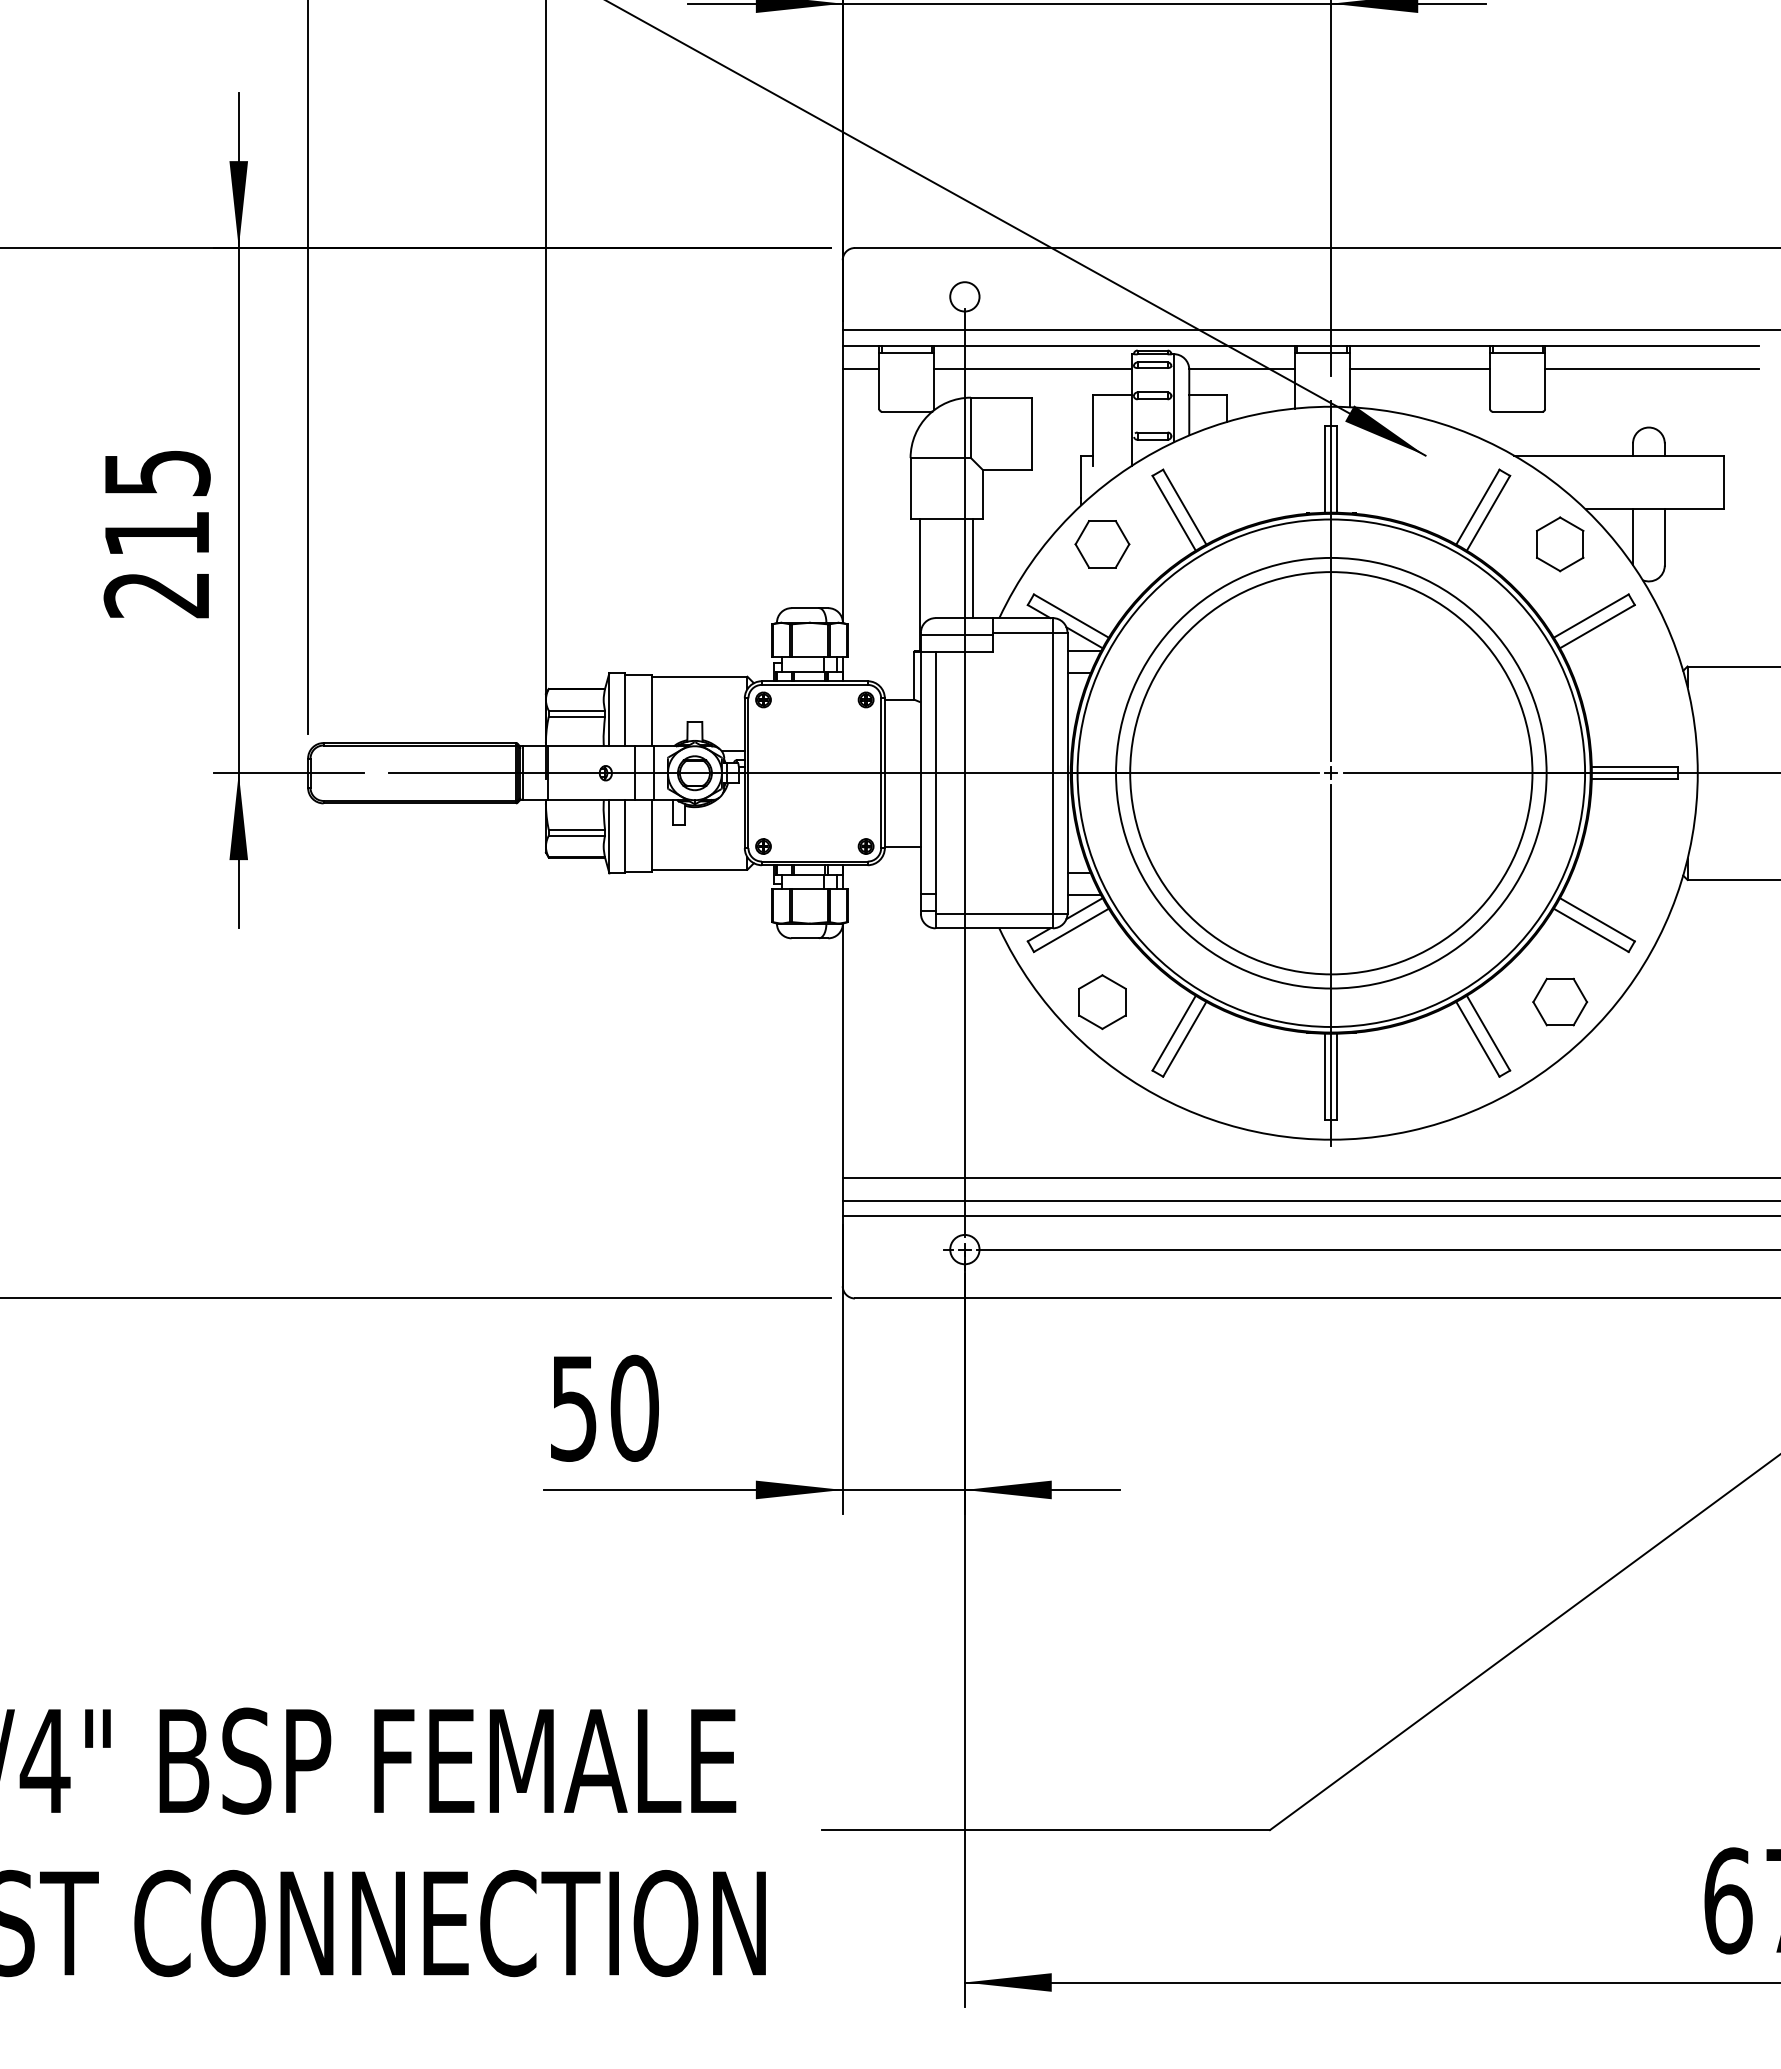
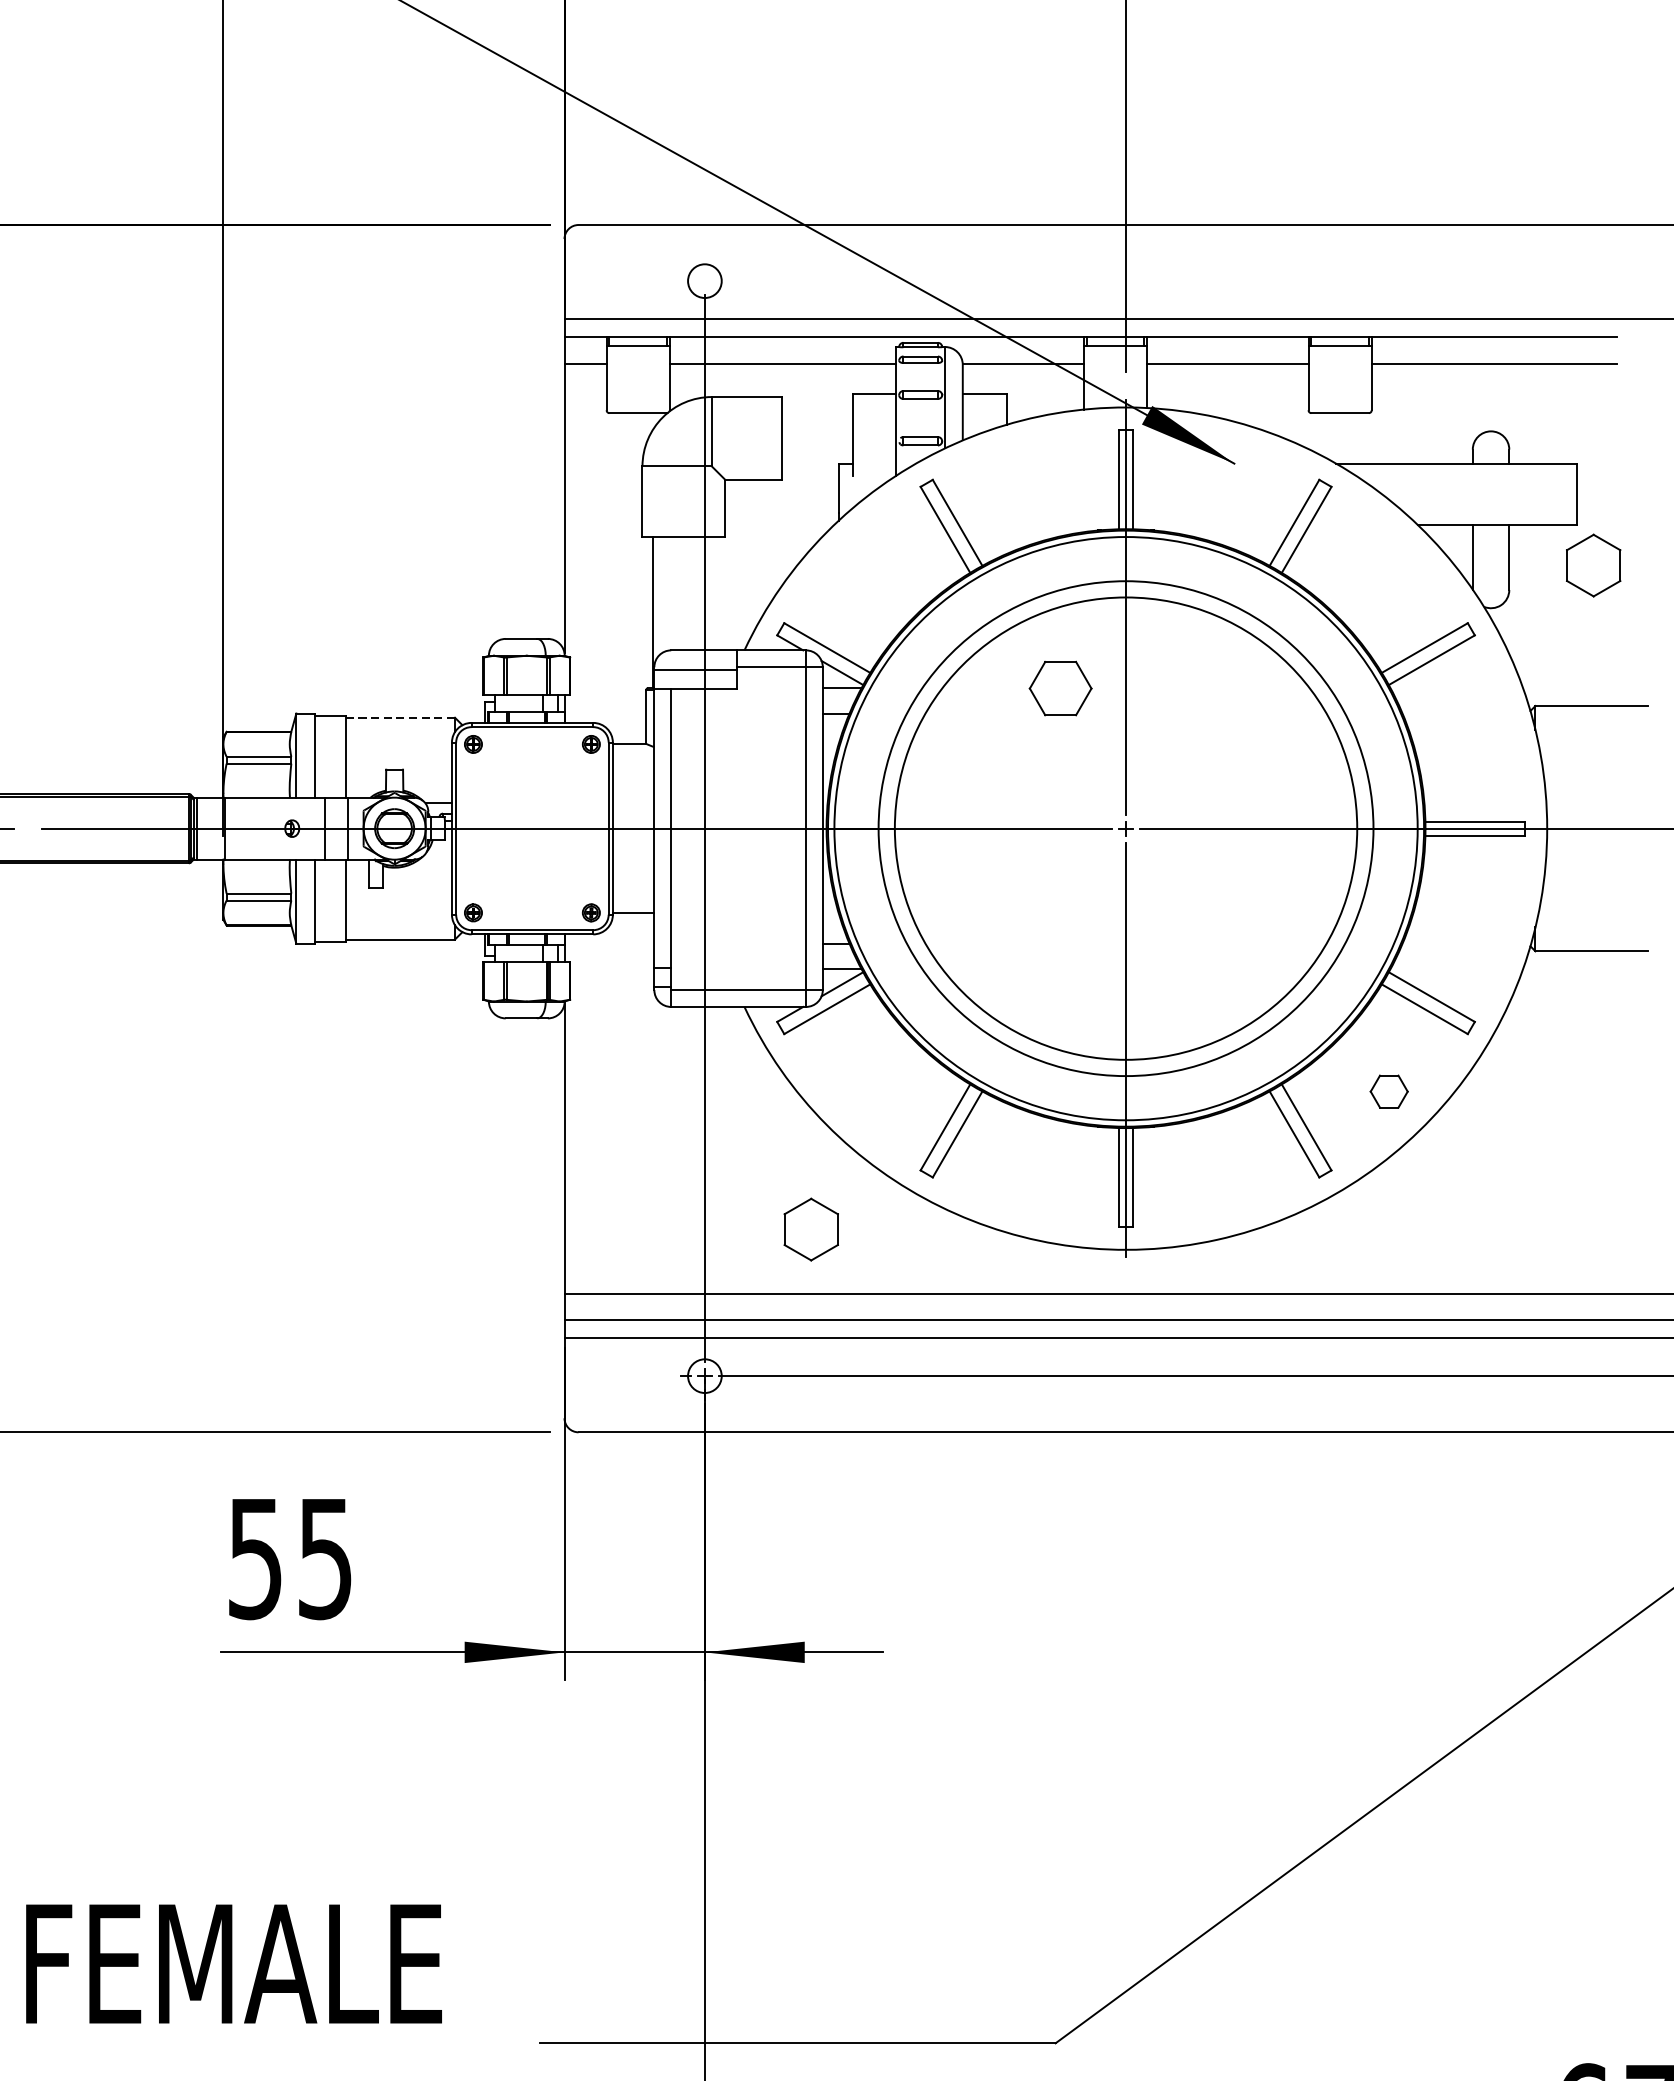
part: (1102, 544) -> (1060, 688), moved
part: (1560, 544) -> (1594, 565), moved
line: (973, 568) -> (714, 593), removed
line: (699, 676) -> (399, 717), solid -> dashed
part: (1560, 1001) -> (1389, 1091), size x0.6
part: (1102, 1002) -> (811, 1230), moved
text: (634, 1407) -> (325, 1557), 50 -> 55

